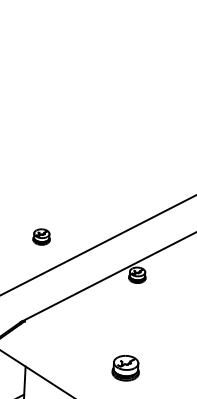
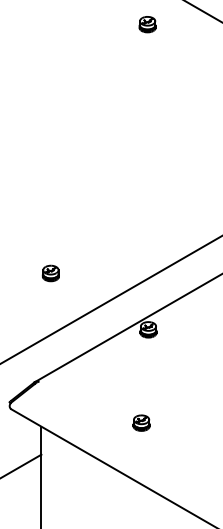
part: (41, 237) -> (50, 273), moved
part: (125, 367) -> (141, 422), size x0.62

